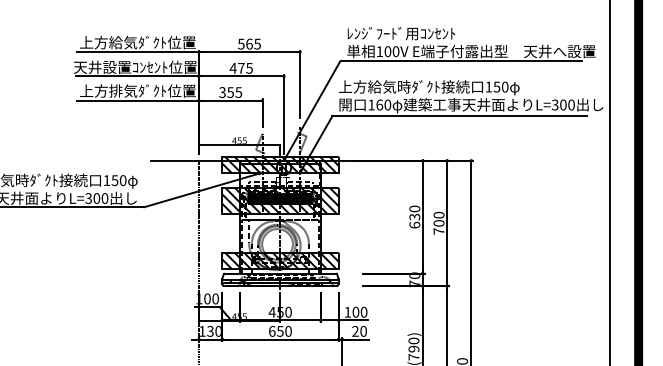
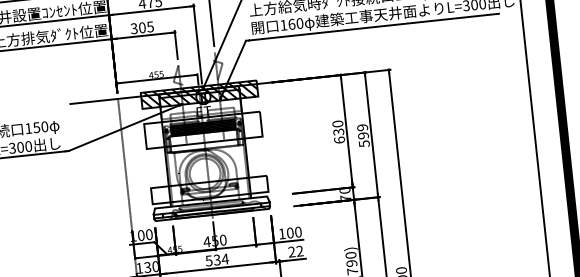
text: (230, 92) -> (142, 27), 355 -> 305
hatch: (280, 200) -> (203, 129), removed
text: (438, 223) -> (362, 135), 700 -> 599
hatch: (280, 260) -> (209, 189), removed
text: (280, 330) -> (217, 259), 650 -> 534
text: (363, 331) -> (299, 251), 20 -> 22

